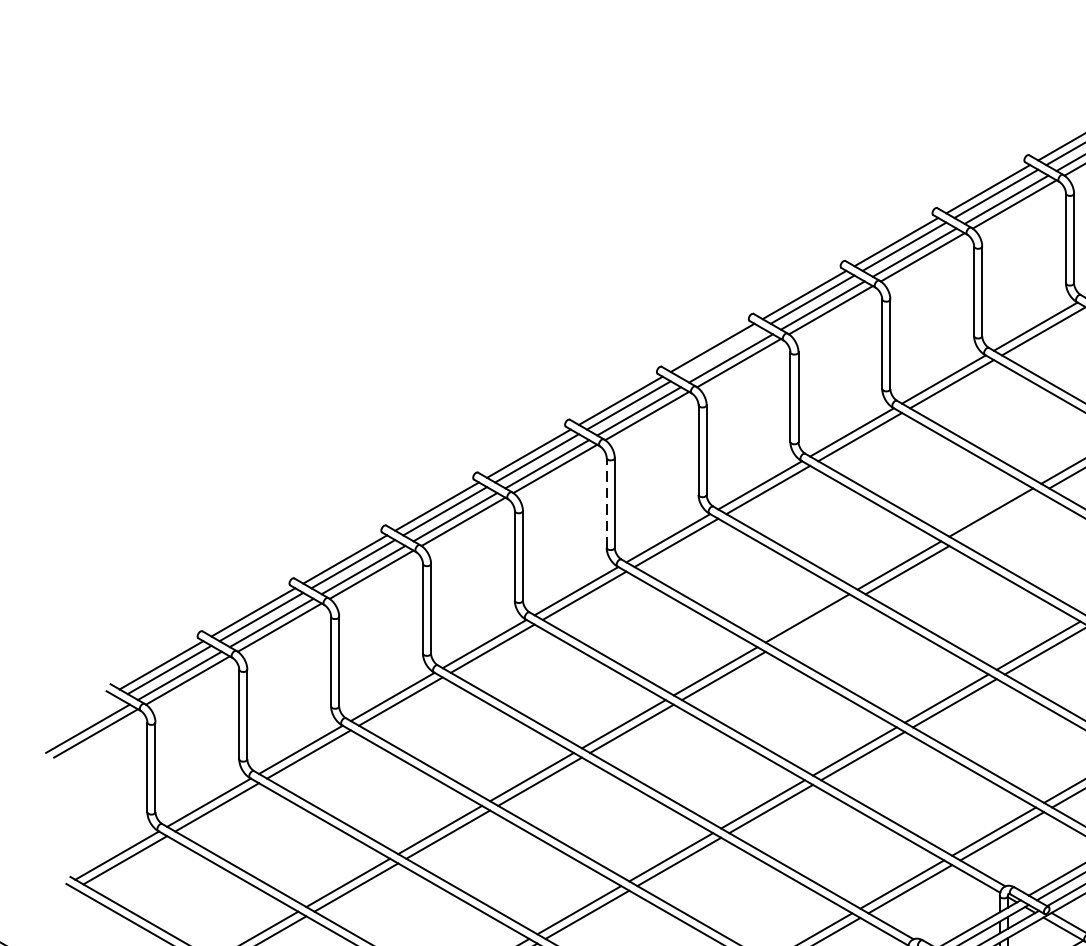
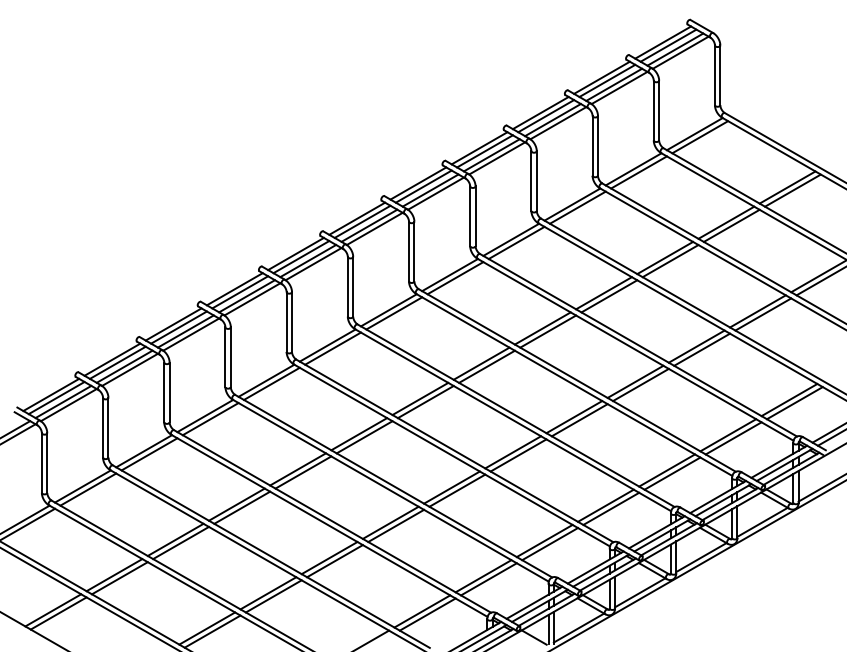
line: (720, 352) -> (423, 186), added
line: (606, 502) -> (347, 286), dashed -> solid
line: (999, 517) -> (609, 296), added
line: (814, 622) -> (486, 366), added

